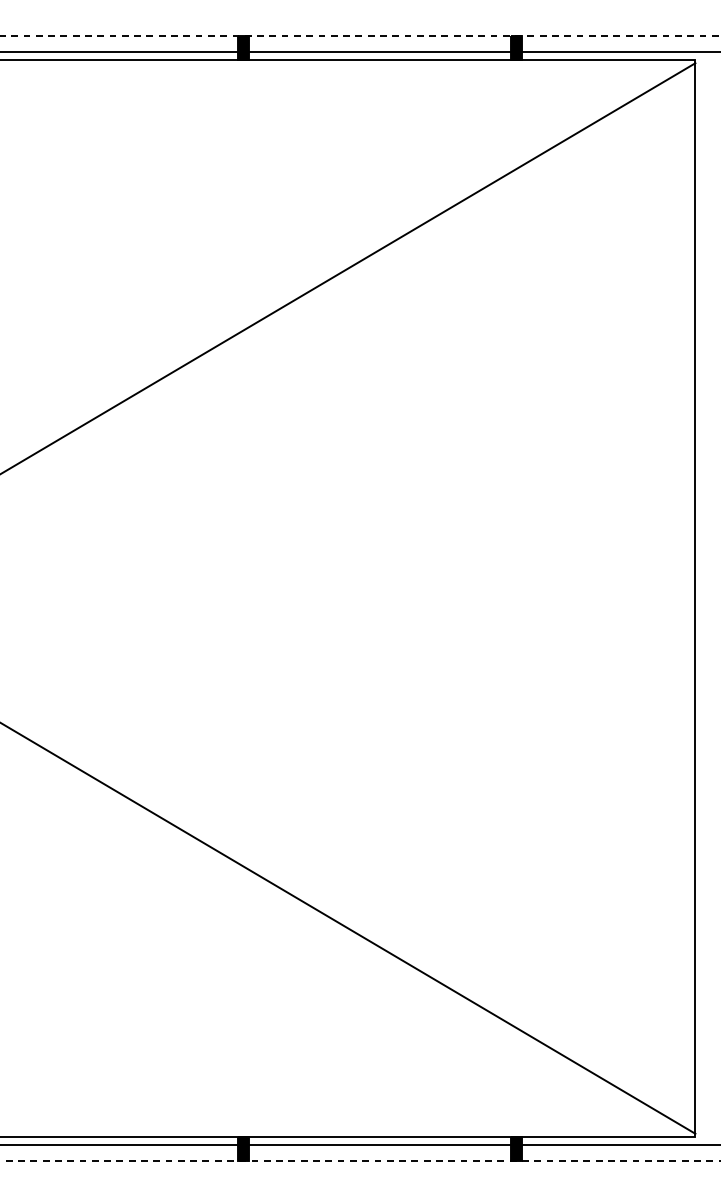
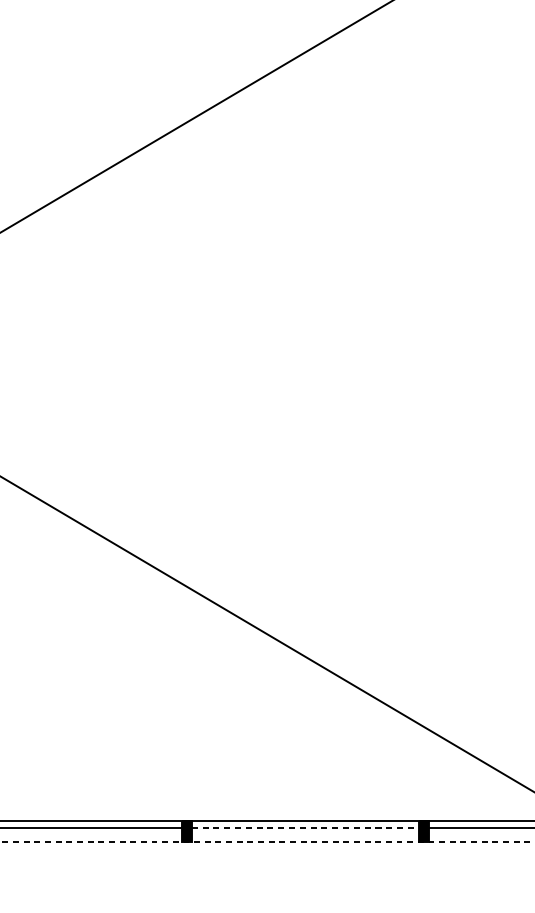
line: (380, 1144) -> (305, 827), solid -> dashed

